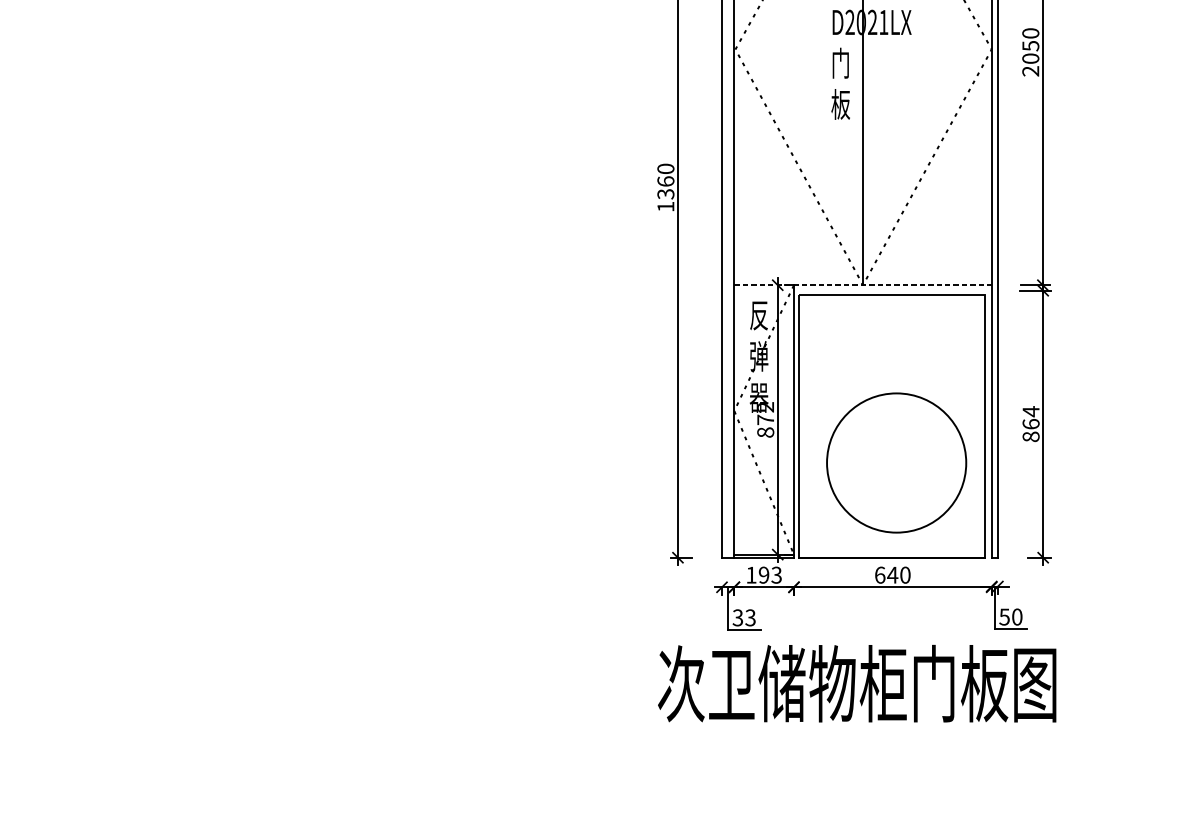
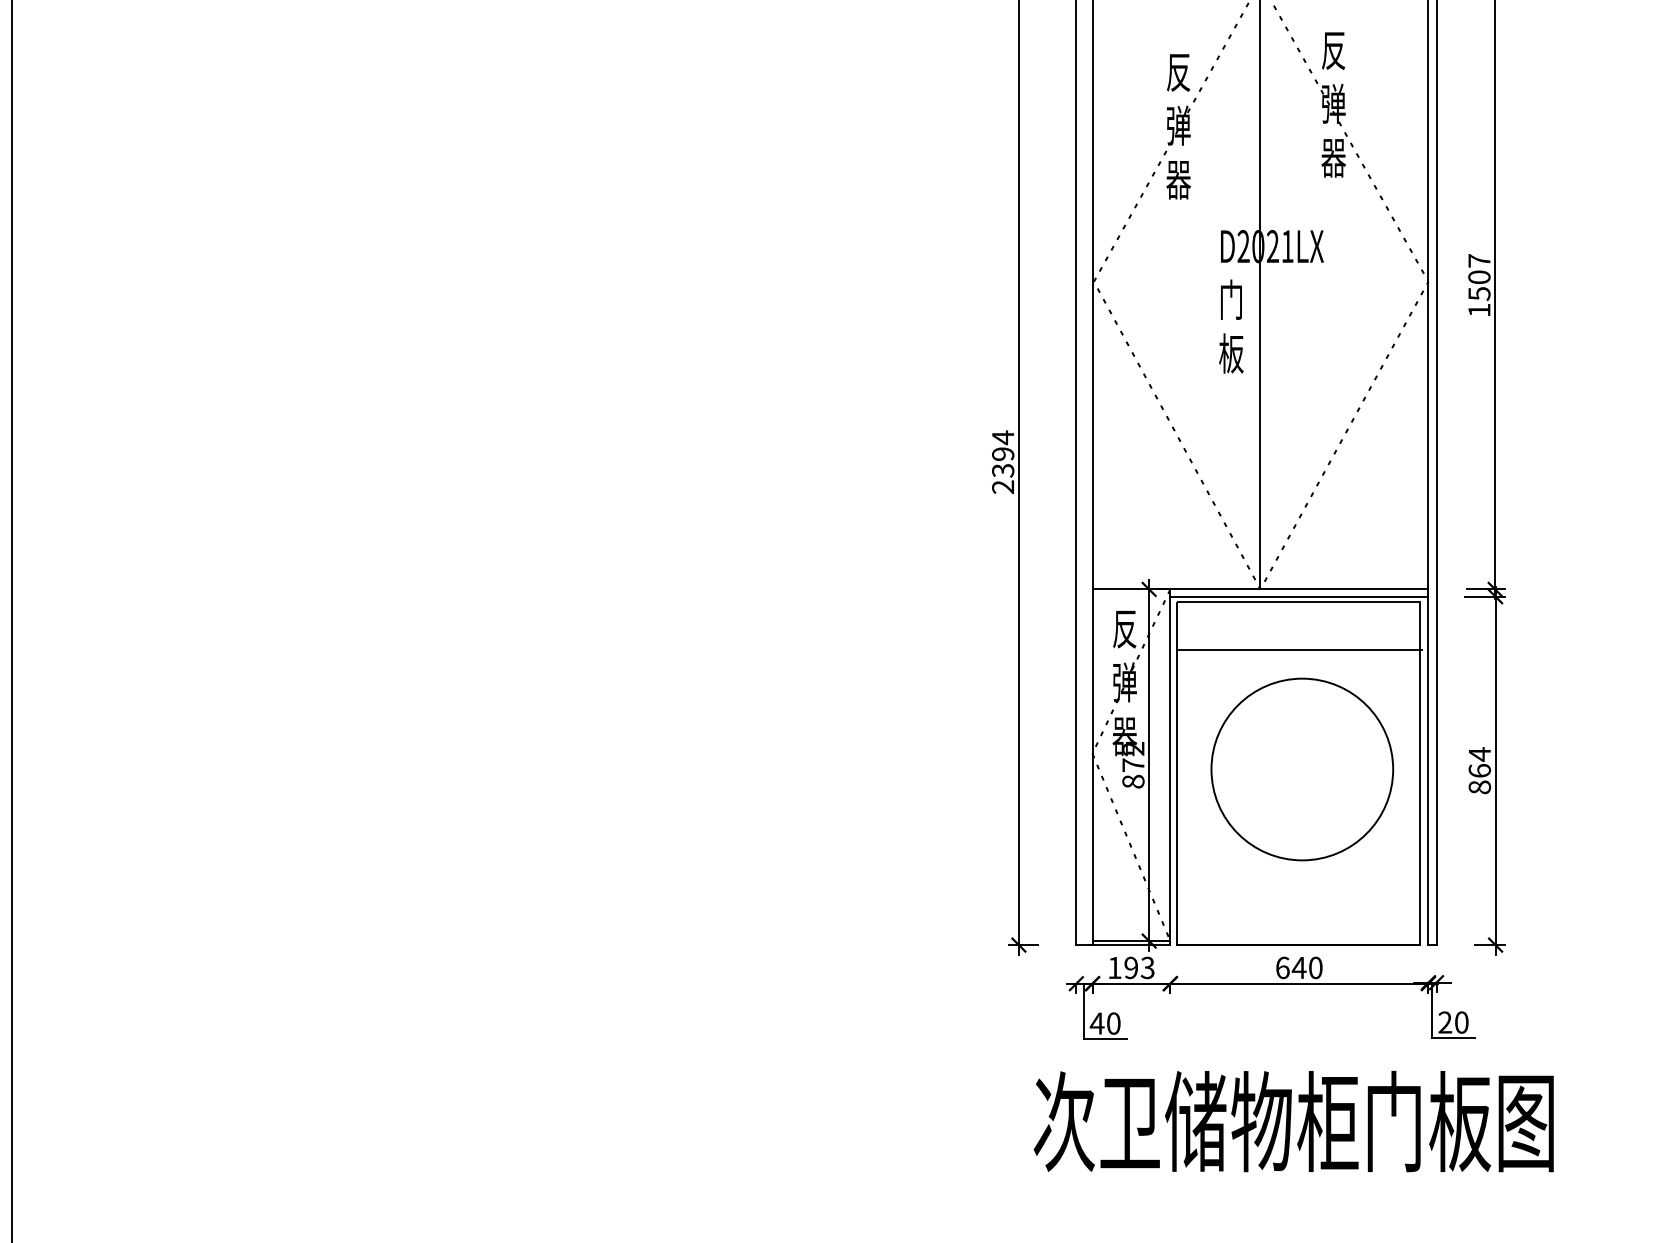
text: (1030, 52) -> (1479, 285), 2050 -> 1507
text: (666, 187) -> (1003, 461), 1360 -> 2394
line: (863, 285) -> (1260, 589), dashed -> solid
line: (892, 290) -> (1299, 596), added
line: (892, 331) -> (1299, 650), added
circle: (896, 463) -> (1302, 769), moved
text: (743, 617) -> (1104, 1023), 33 -> 40
text: (1004, 617) -> (1445, 1022), 50 -> 20
text: (856, 683) -> (1293, 1121), moved

